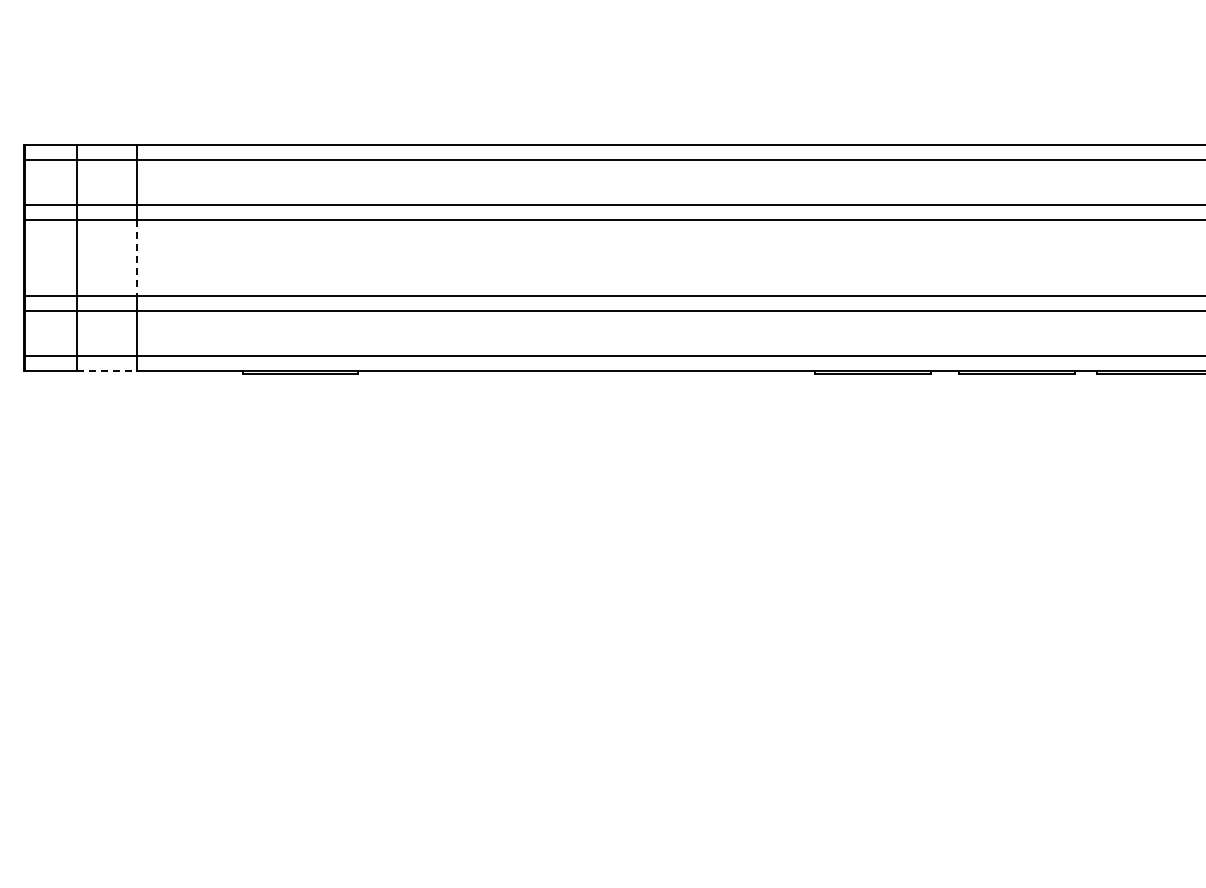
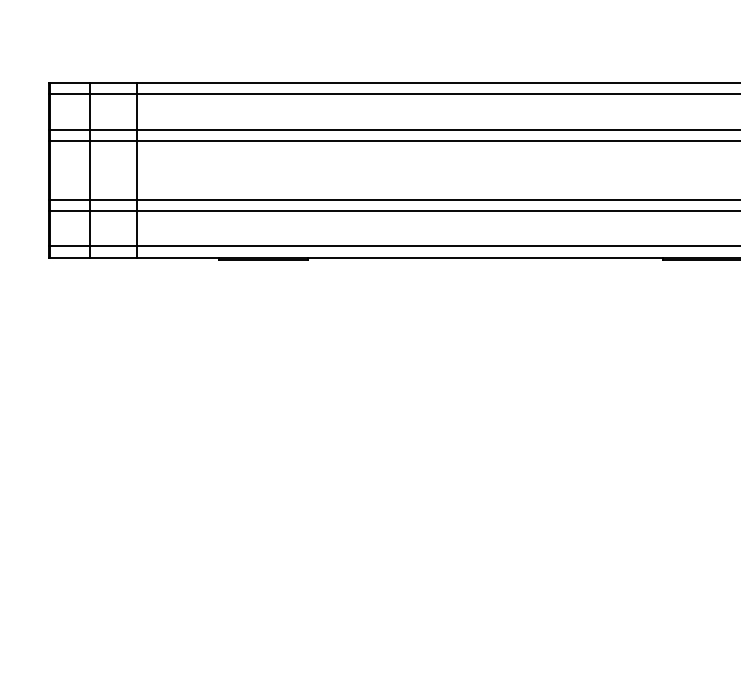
line: (137, 258) -> (137, 170), dashed -> solid
line: (107, 371) -> (113, 258), dashed -> solid

